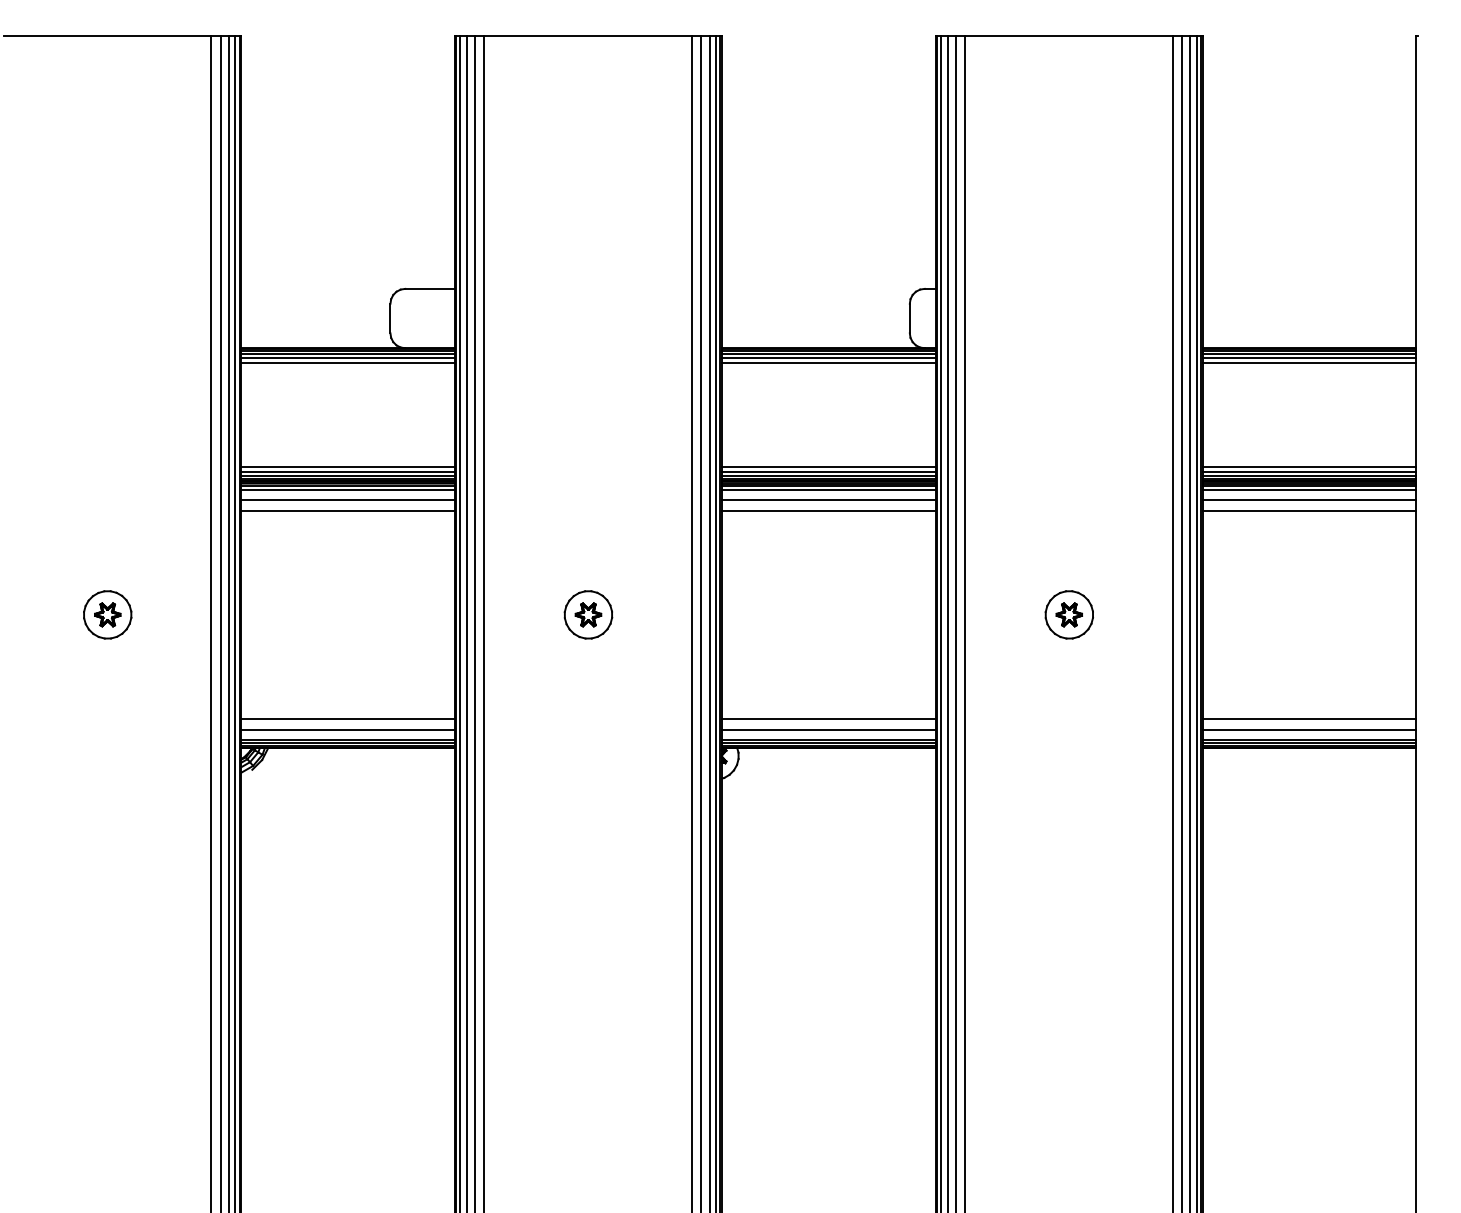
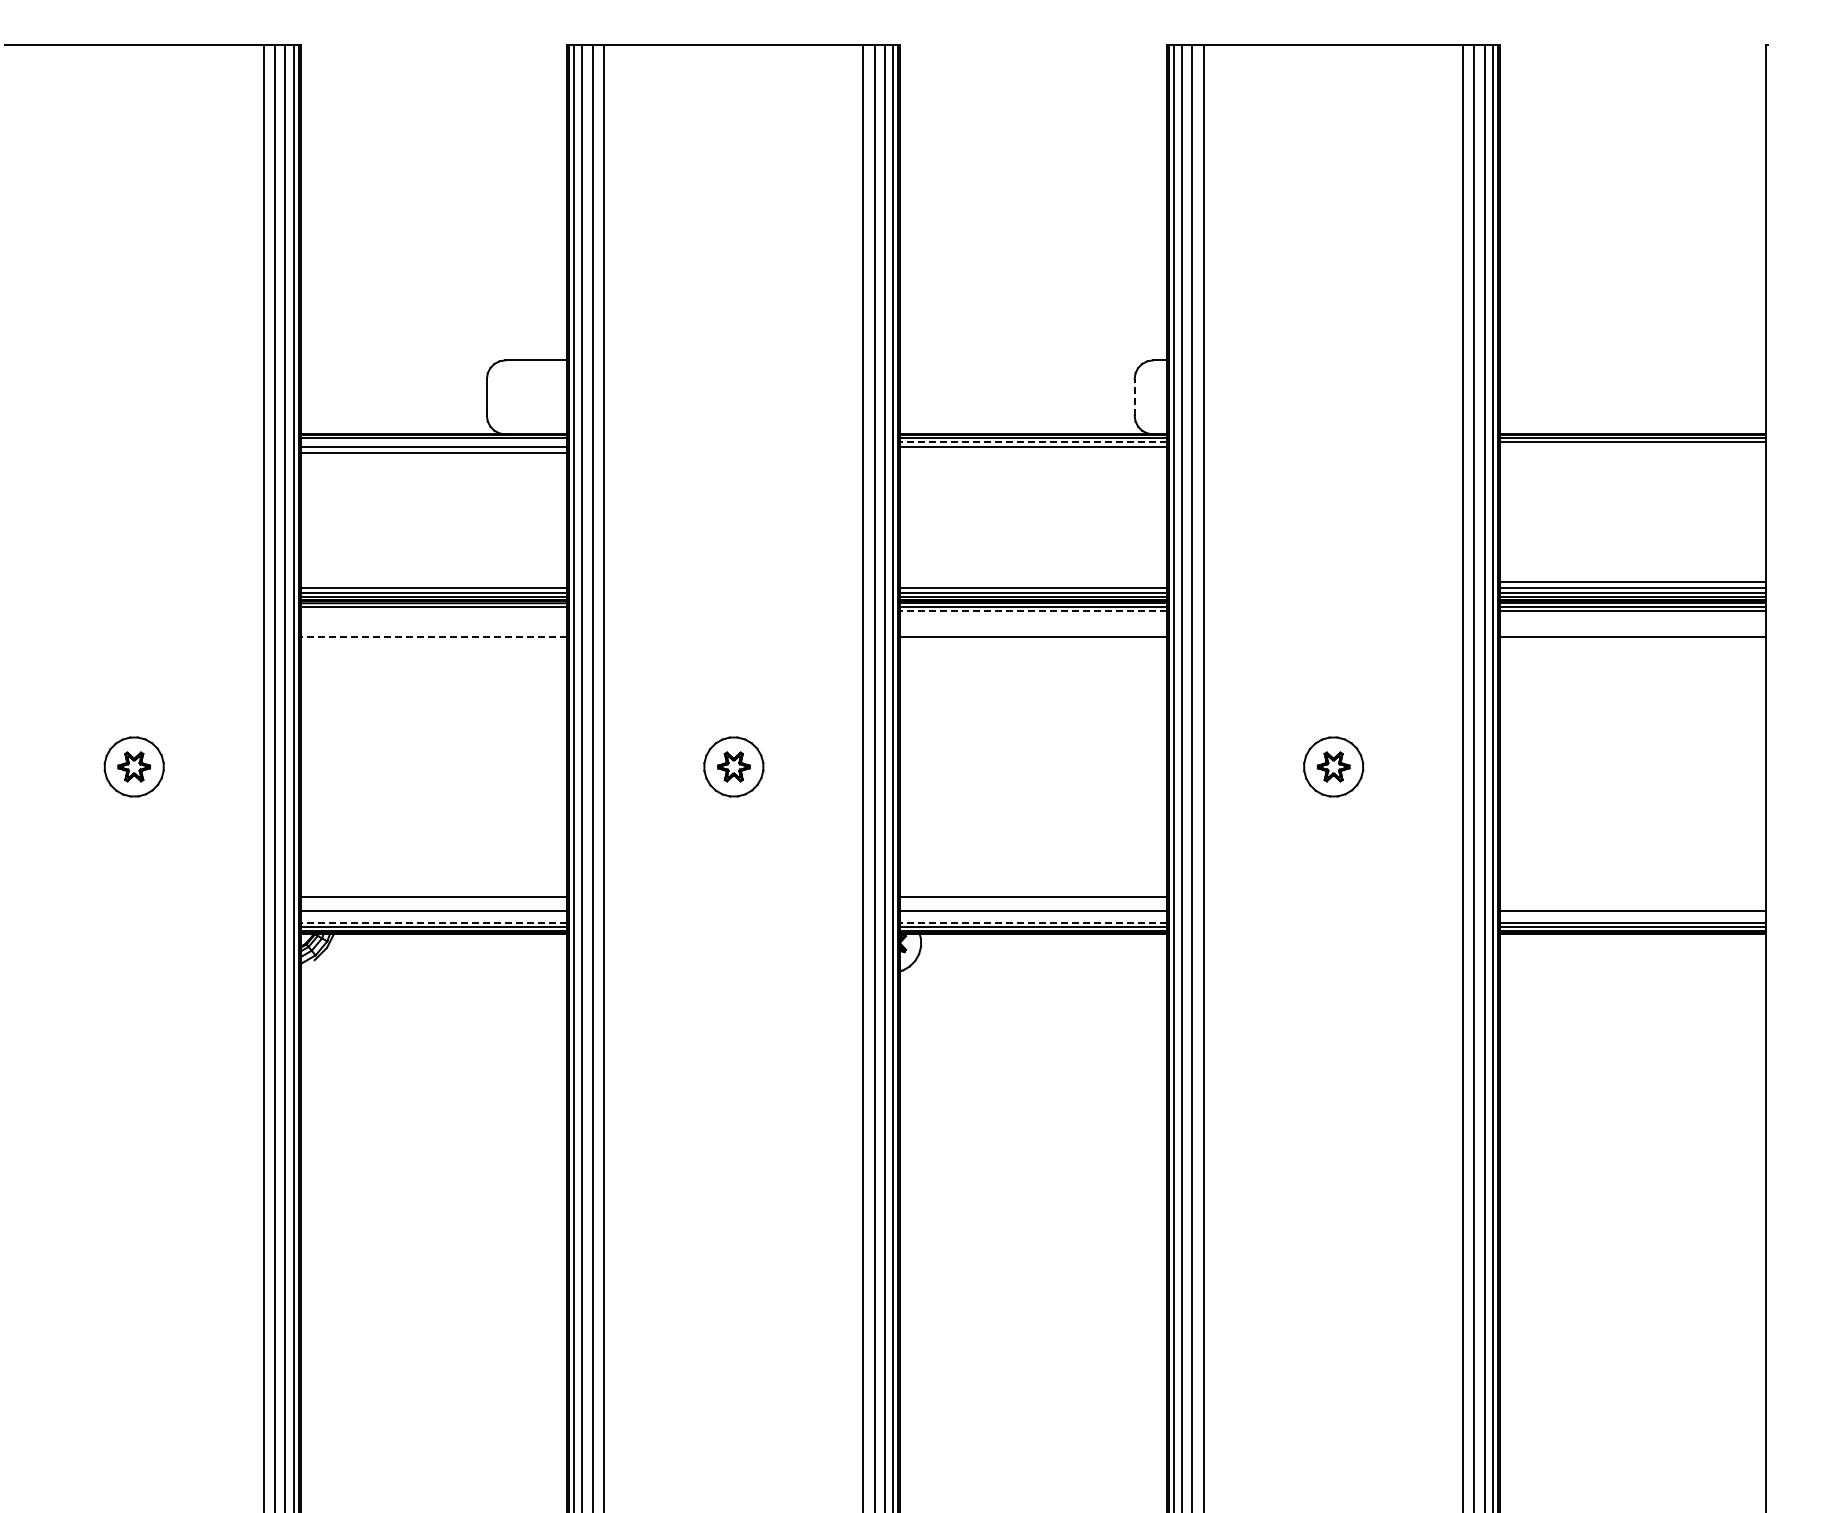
line: (909, 318) -> (1134, 397), solid -> dashed
line: (347, 354) -> (433, 442), removed
line: (828, 354) -> (1033, 442), solid -> dashed
line: (1308, 358) -> (1632, 447), removed
line: (828, 362) -> (1033, 452), removed
line: (1308, 362) -> (1632, 452), removed
line: (347, 466) -> (433, 582), removed
line: (828, 466) -> (1033, 582), removed
line: (347, 490) -> (433, 611), removed
line: (828, 490) -> (1033, 611), solid -> dashed
line: (347, 499) -> (433, 623), removed
line: (828, 499) -> (1033, 623), removed
line: (1308, 499) -> (1632, 623), removed
line: (347, 511) -> (433, 637), solid -> dashed
line: (1308, 718) -> (1632, 896), removed
line: (347, 739) -> (433, 922), solid -> dashed
line: (828, 739) -> (1033, 922), solid -> dashed

